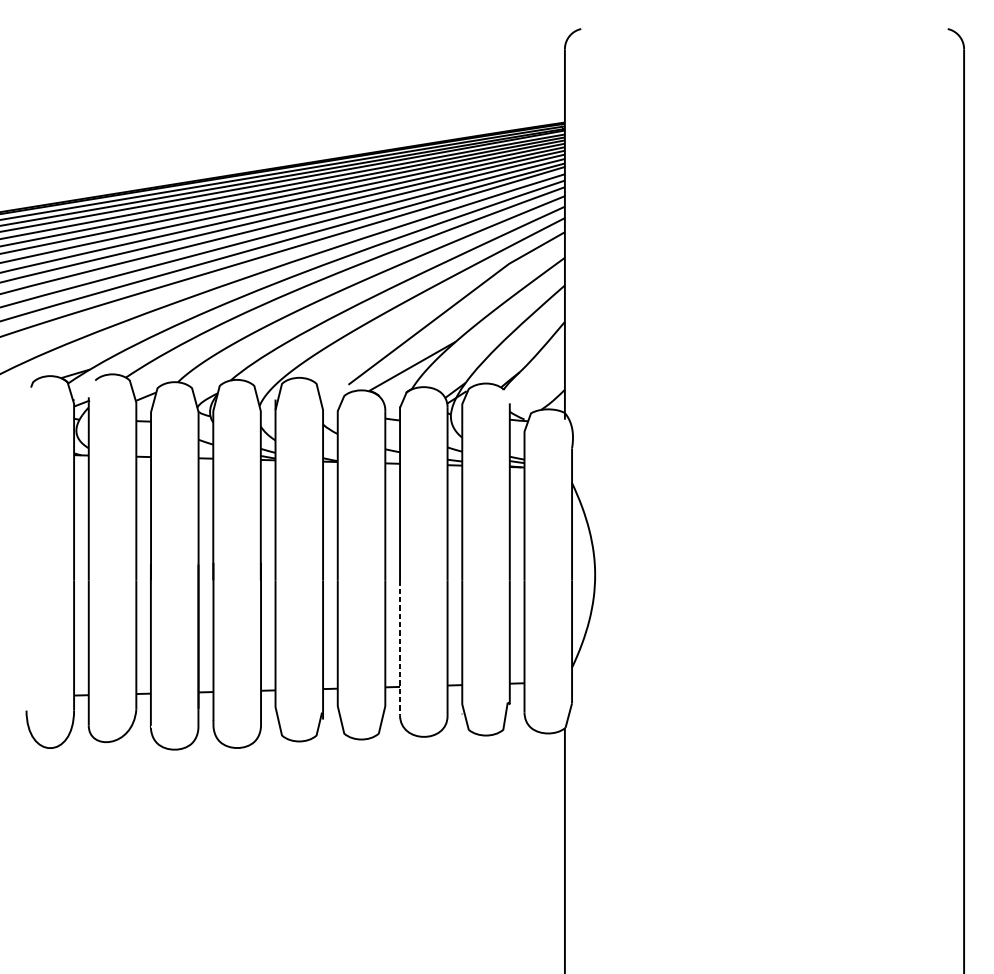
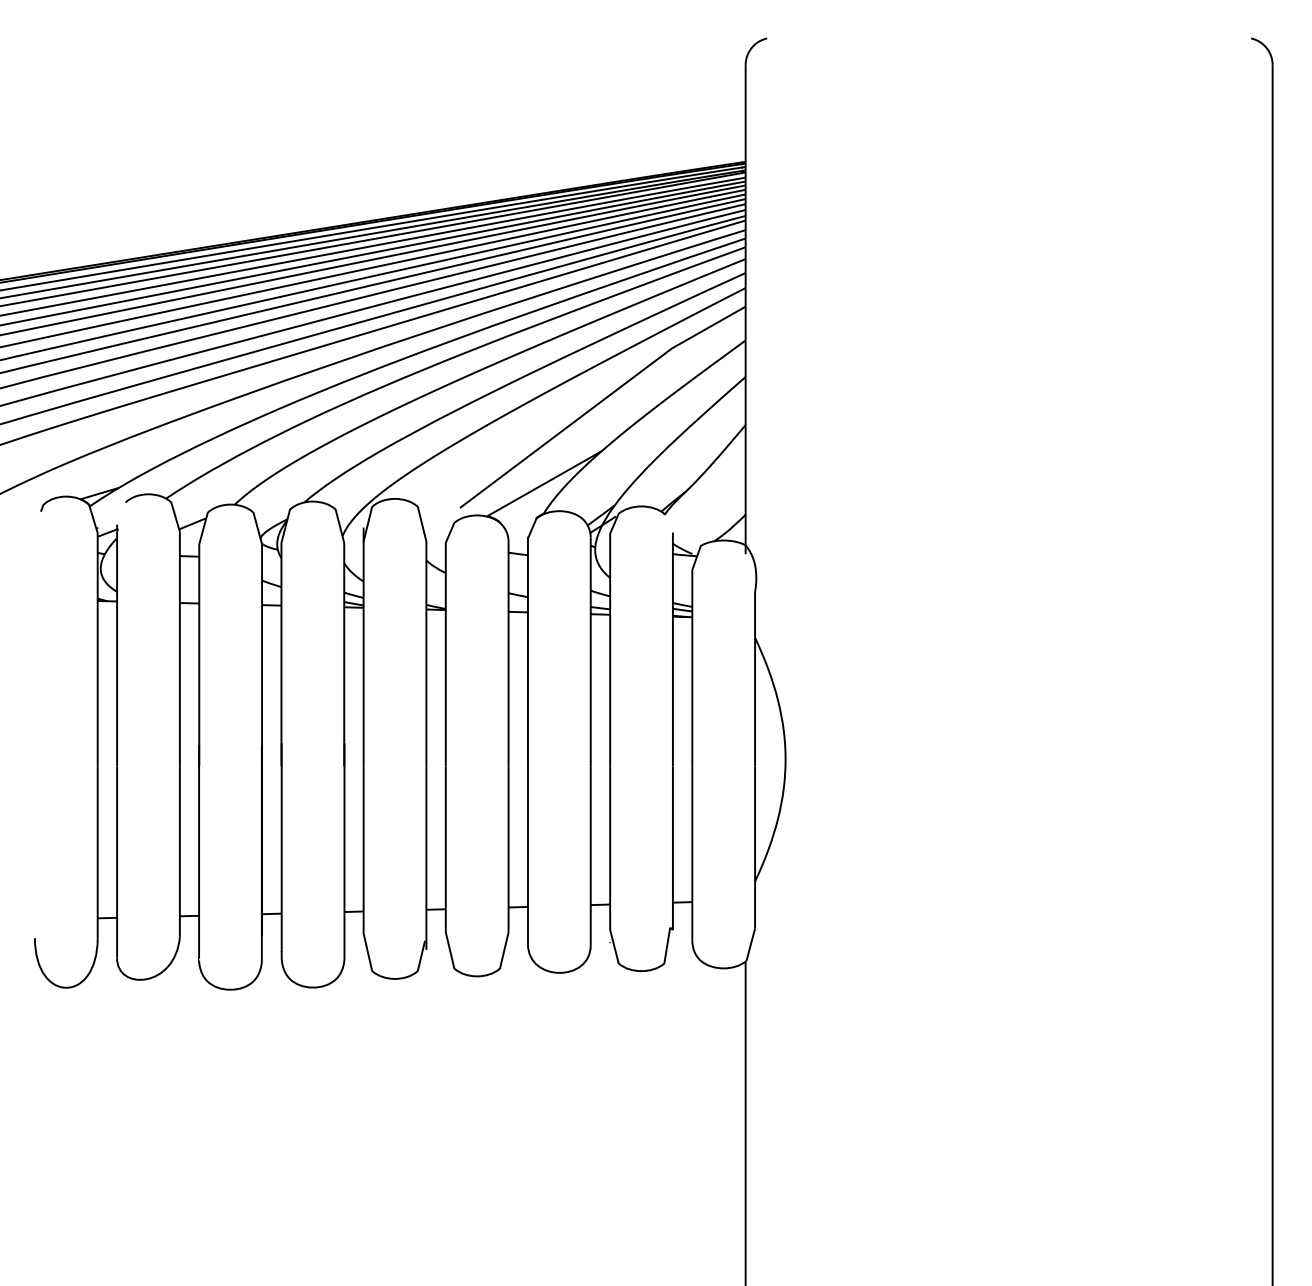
line: (399, 647) -> (527, 855), dashed -> solid

